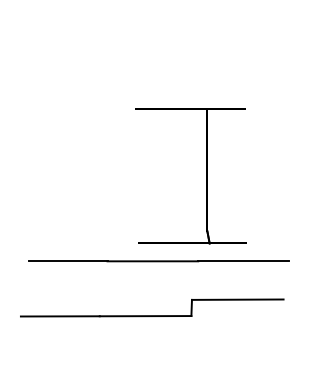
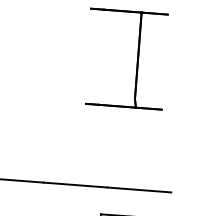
part: (206, 176) -> (137, 60), moved

